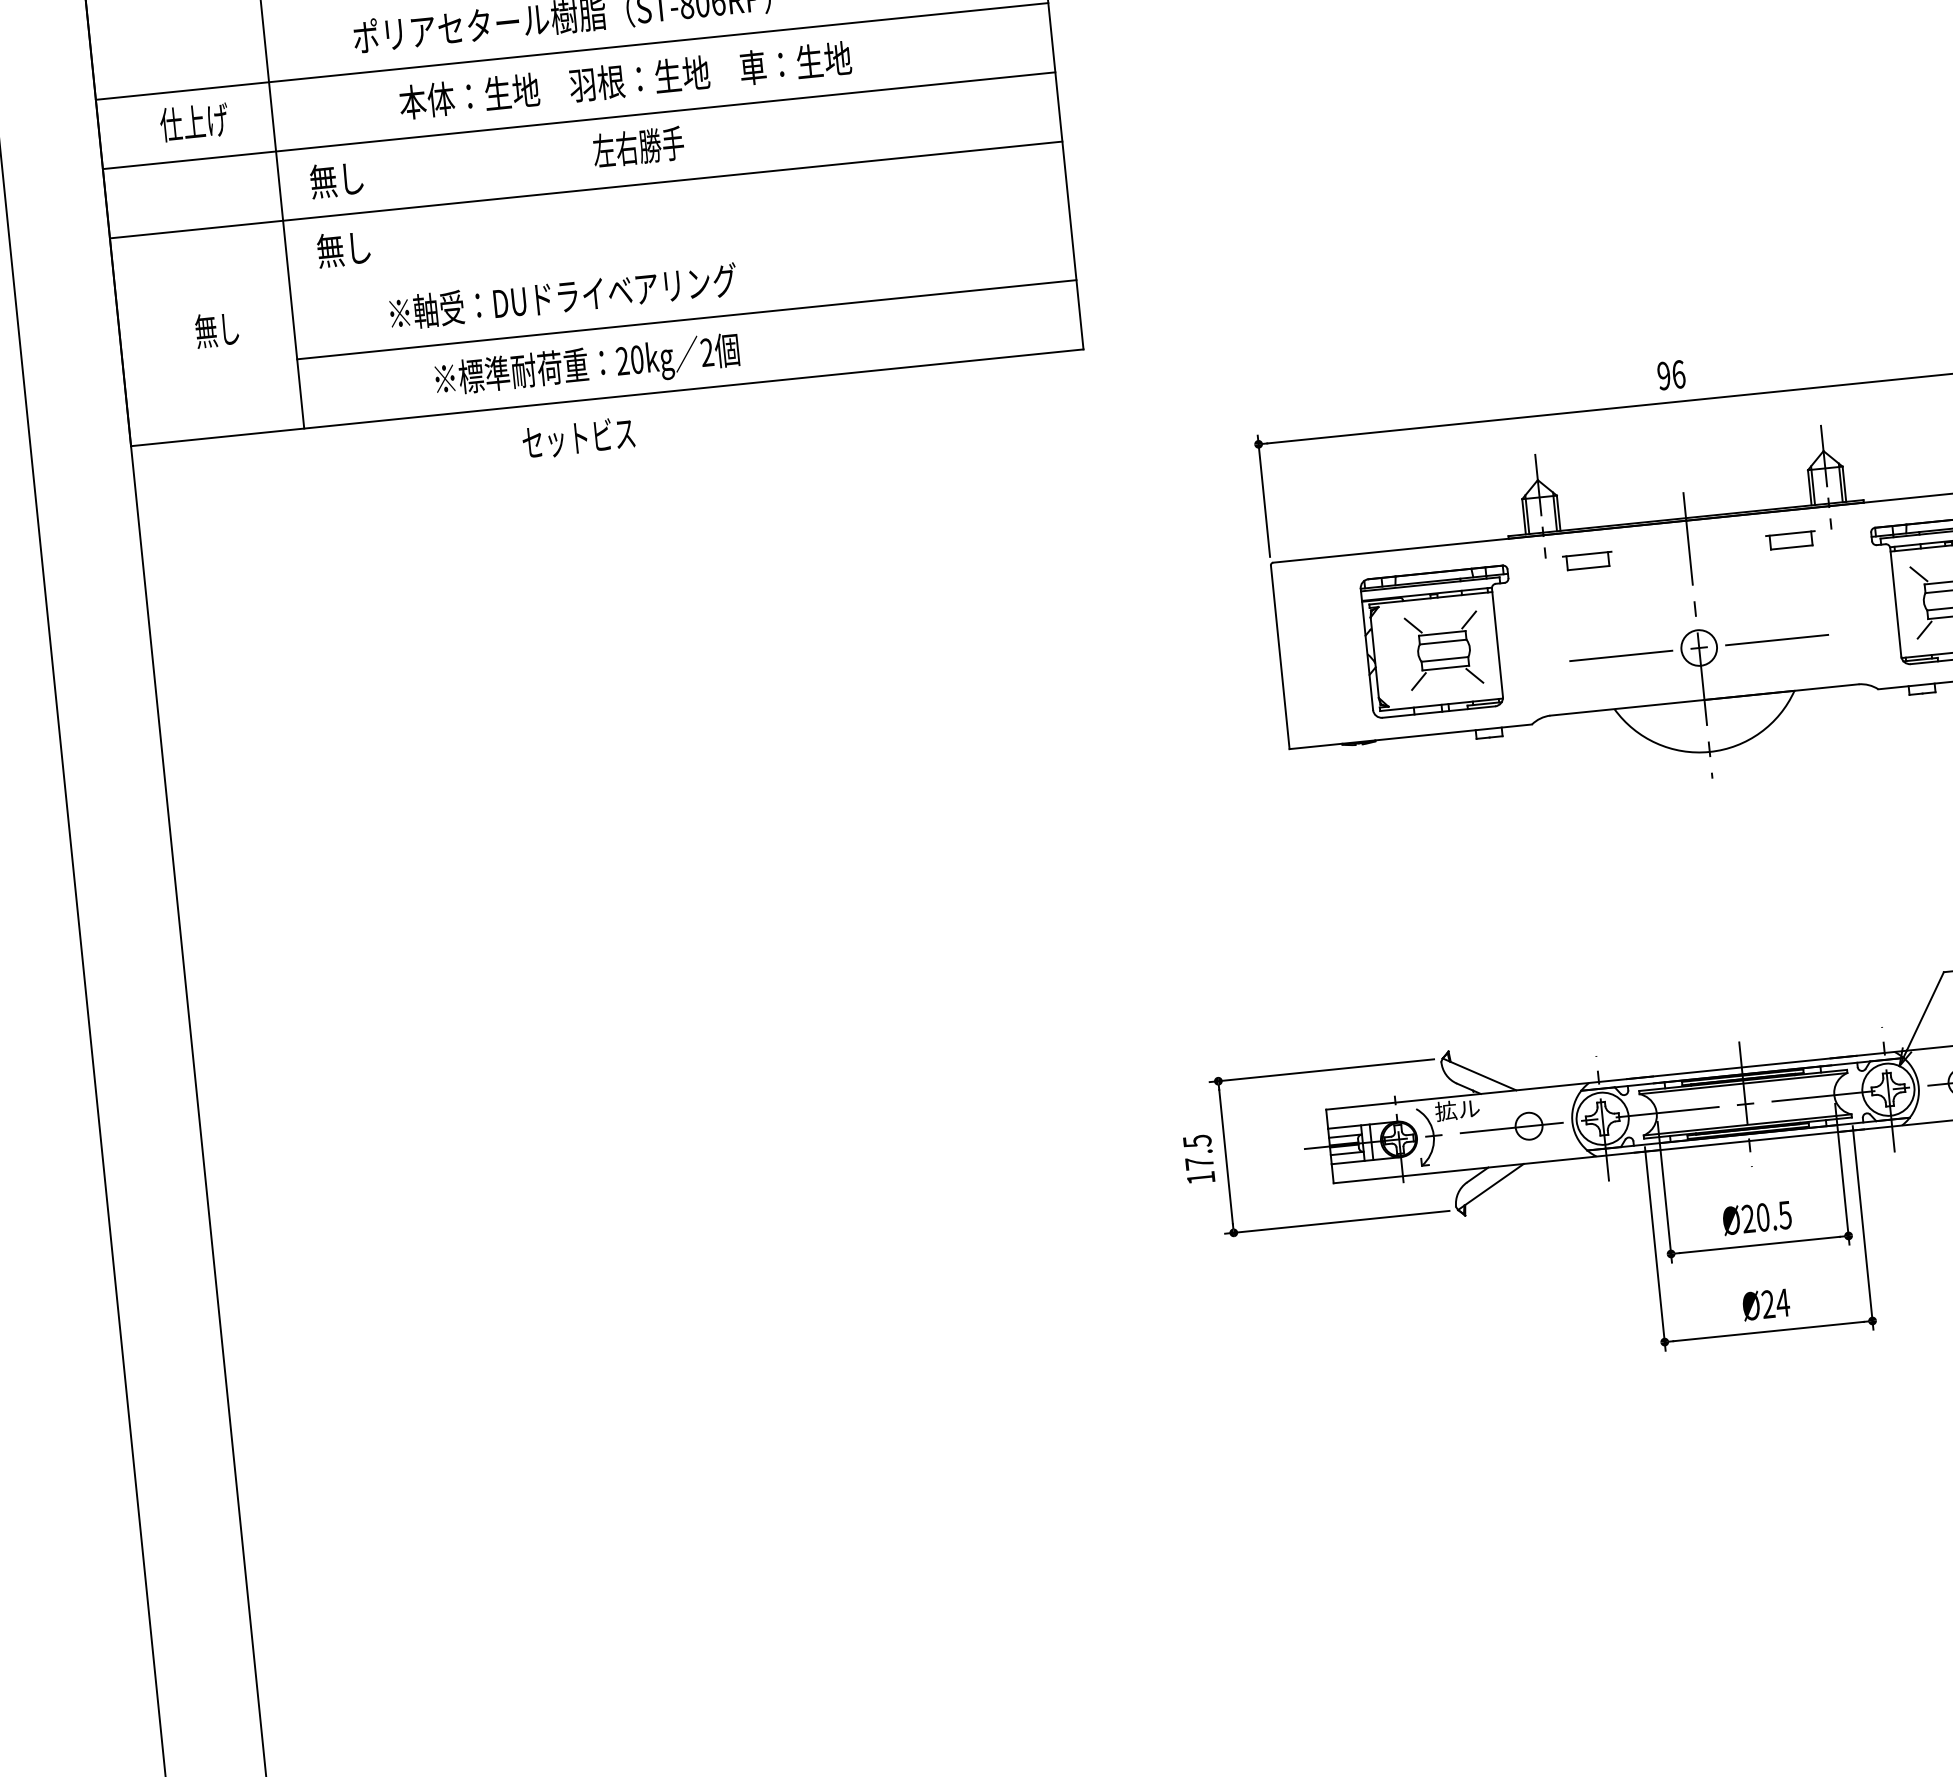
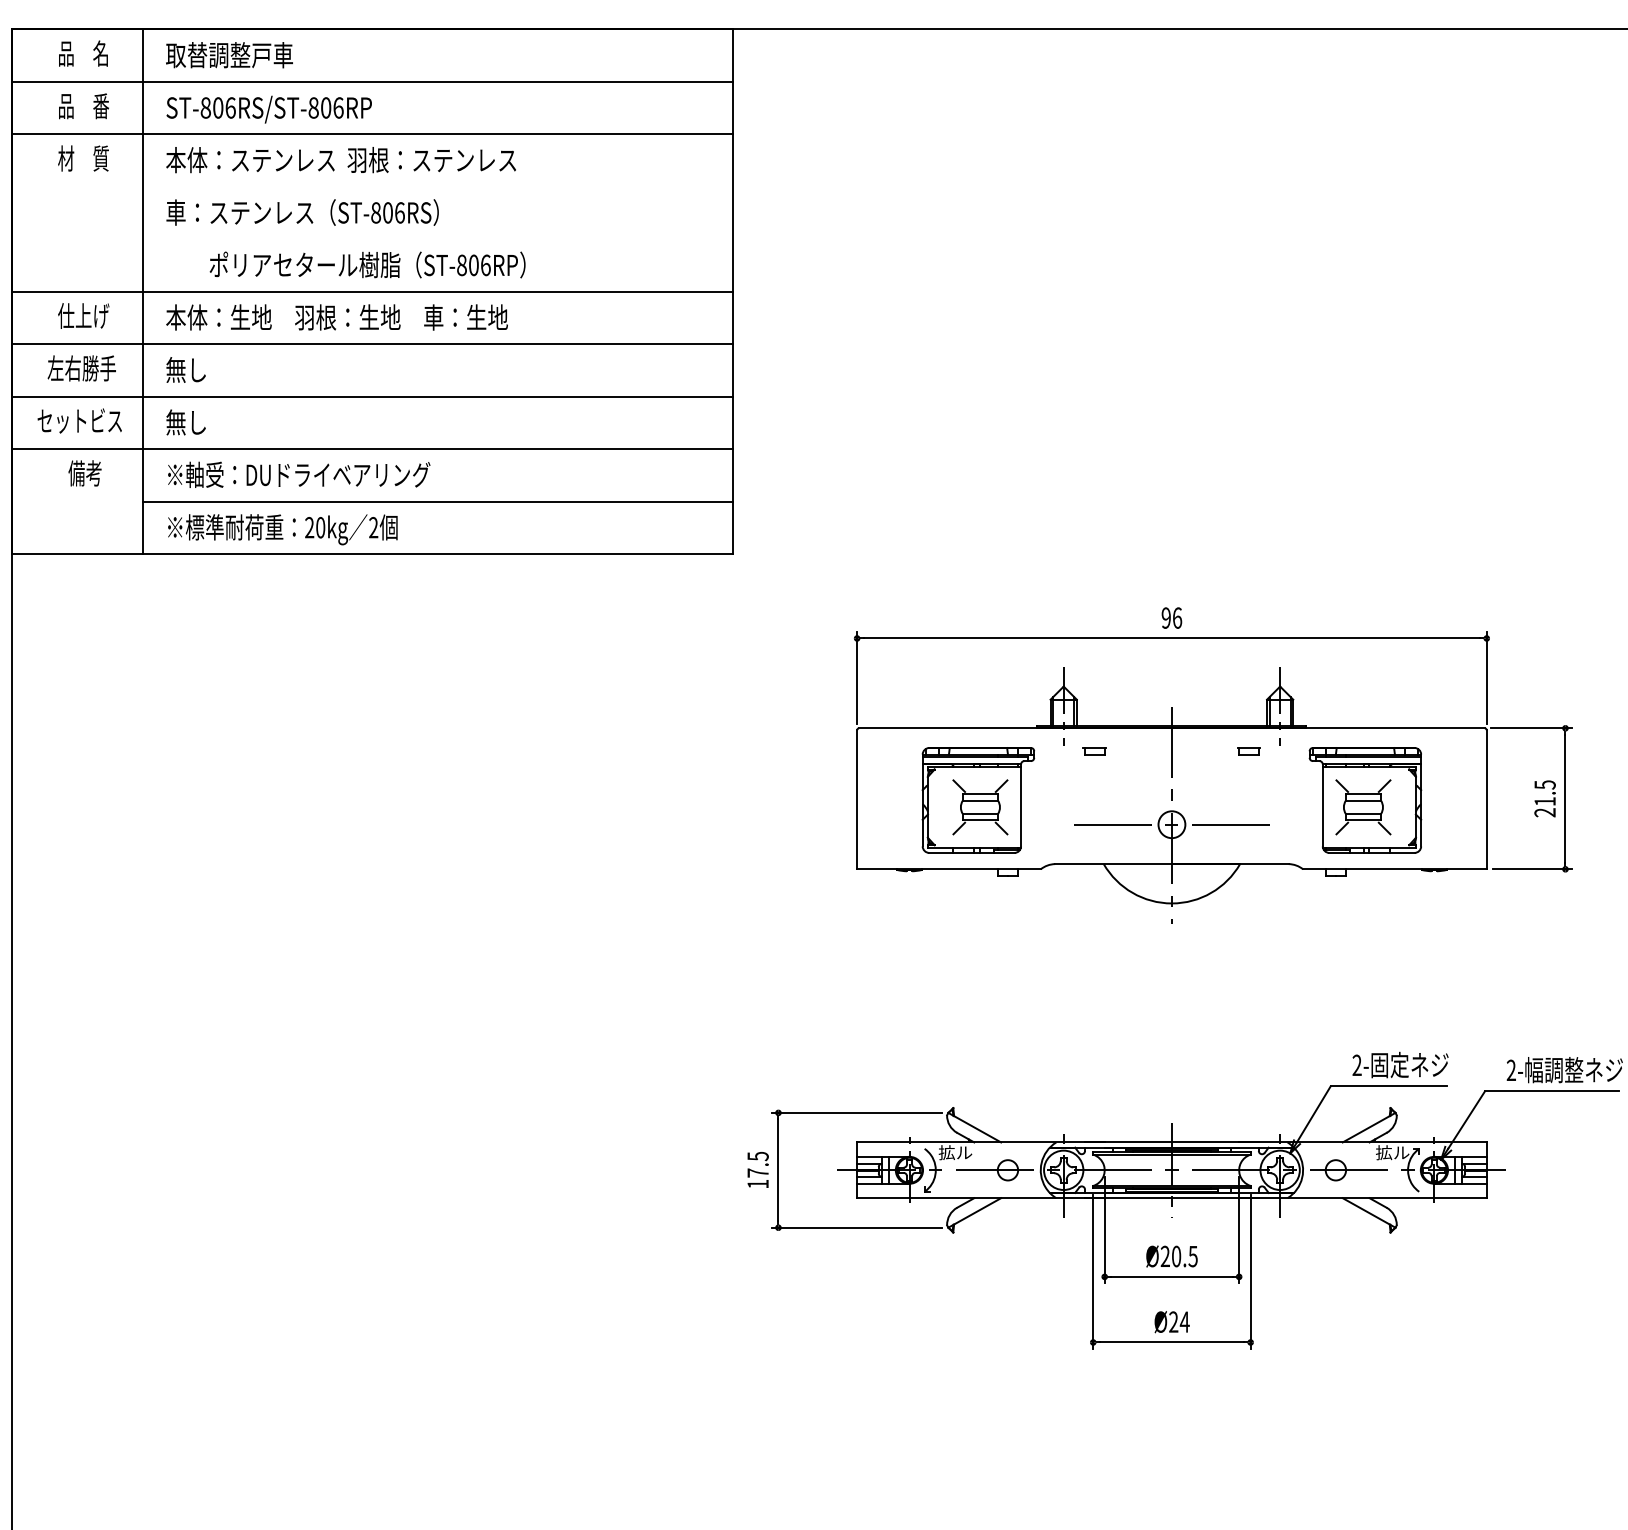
text: (624, 80) -> (336, 317), moved
text: (638, 147) -> (81, 368), moved
line: (593, 259) -> (372, 449), added
text: (563, 296) -> (299, 474), moved
text: (216, 330) -> (84, 473), 無し -> 備考
text: (587, 367) -> (282, 529), moved
text: (578, 437) -> (79, 420), moved
part: (1790, 541) -> (1248, 751), size x0.62
part: (1587, 561) -> (1094, 751), size x0.62

